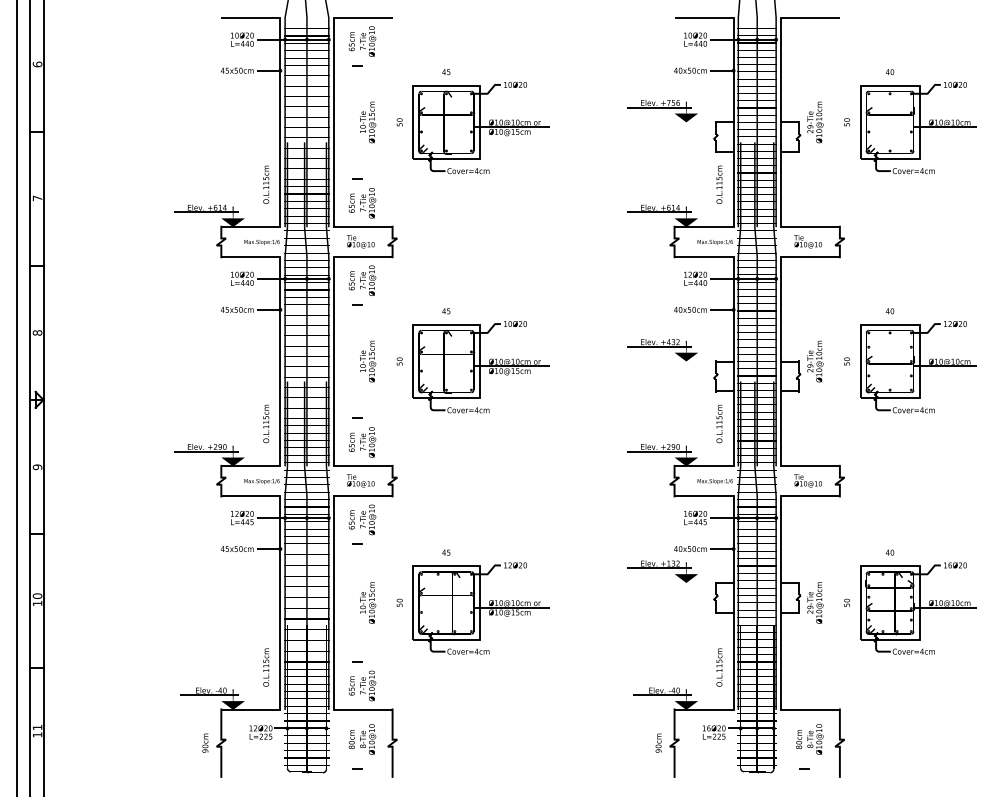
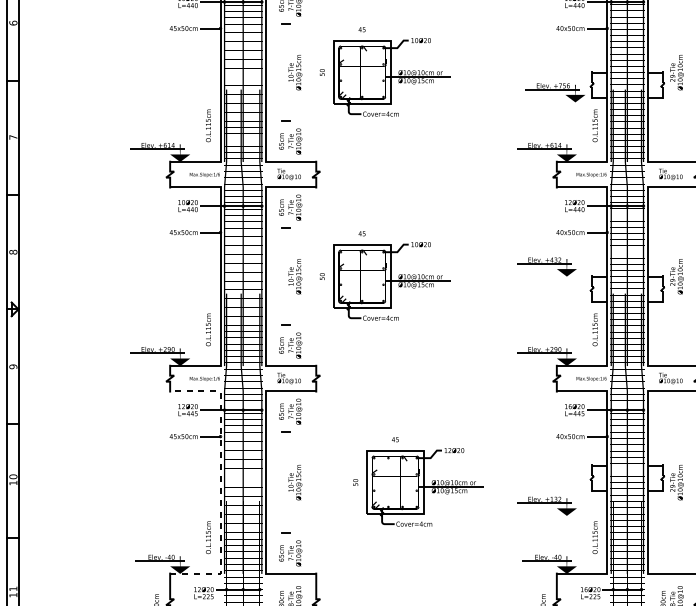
part: (662, 111) -> (555, 93), moved
part: (662, 571) -> (546, 506), moved
part: (472, 601) -> (417, 481), moved
line: (280, 602) -> (220, 482), solid -> dashed

